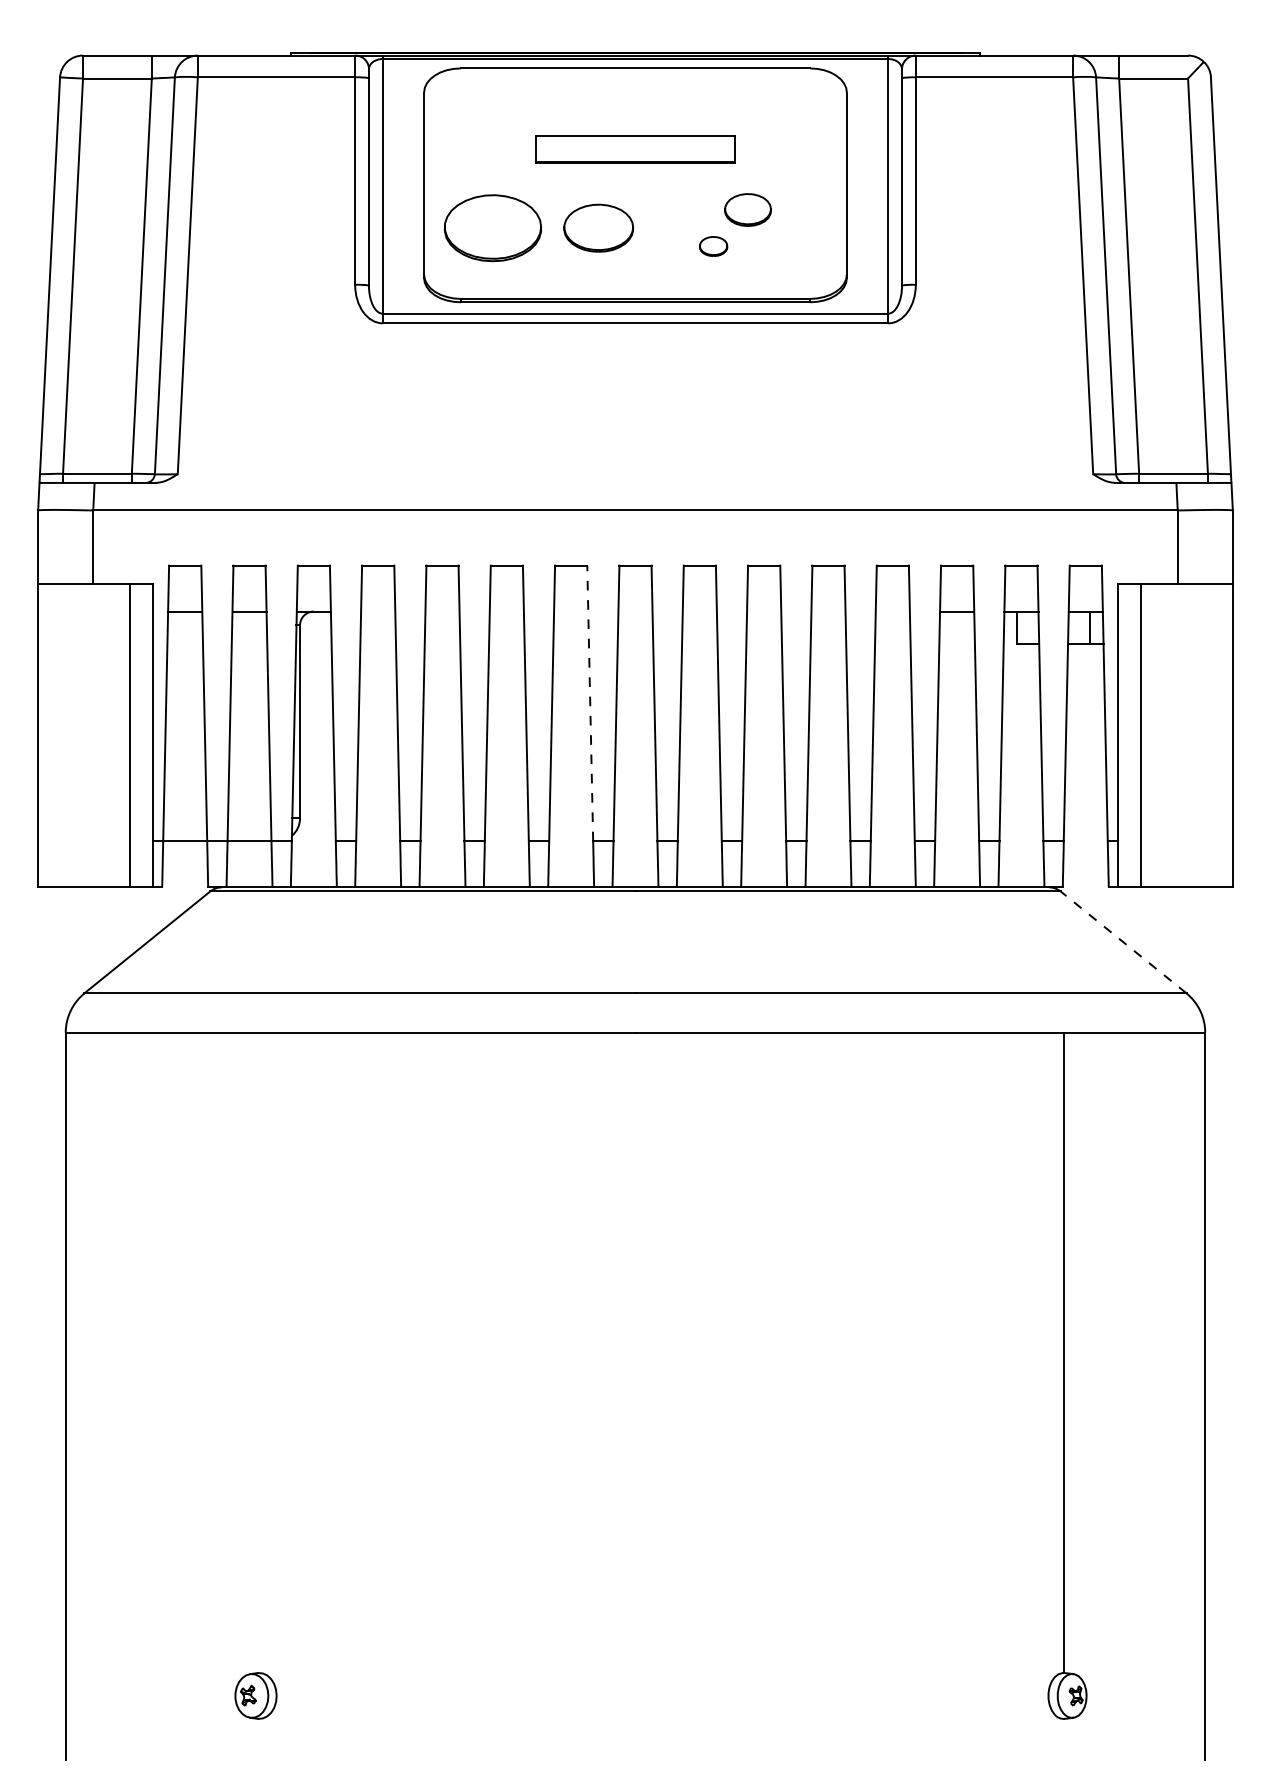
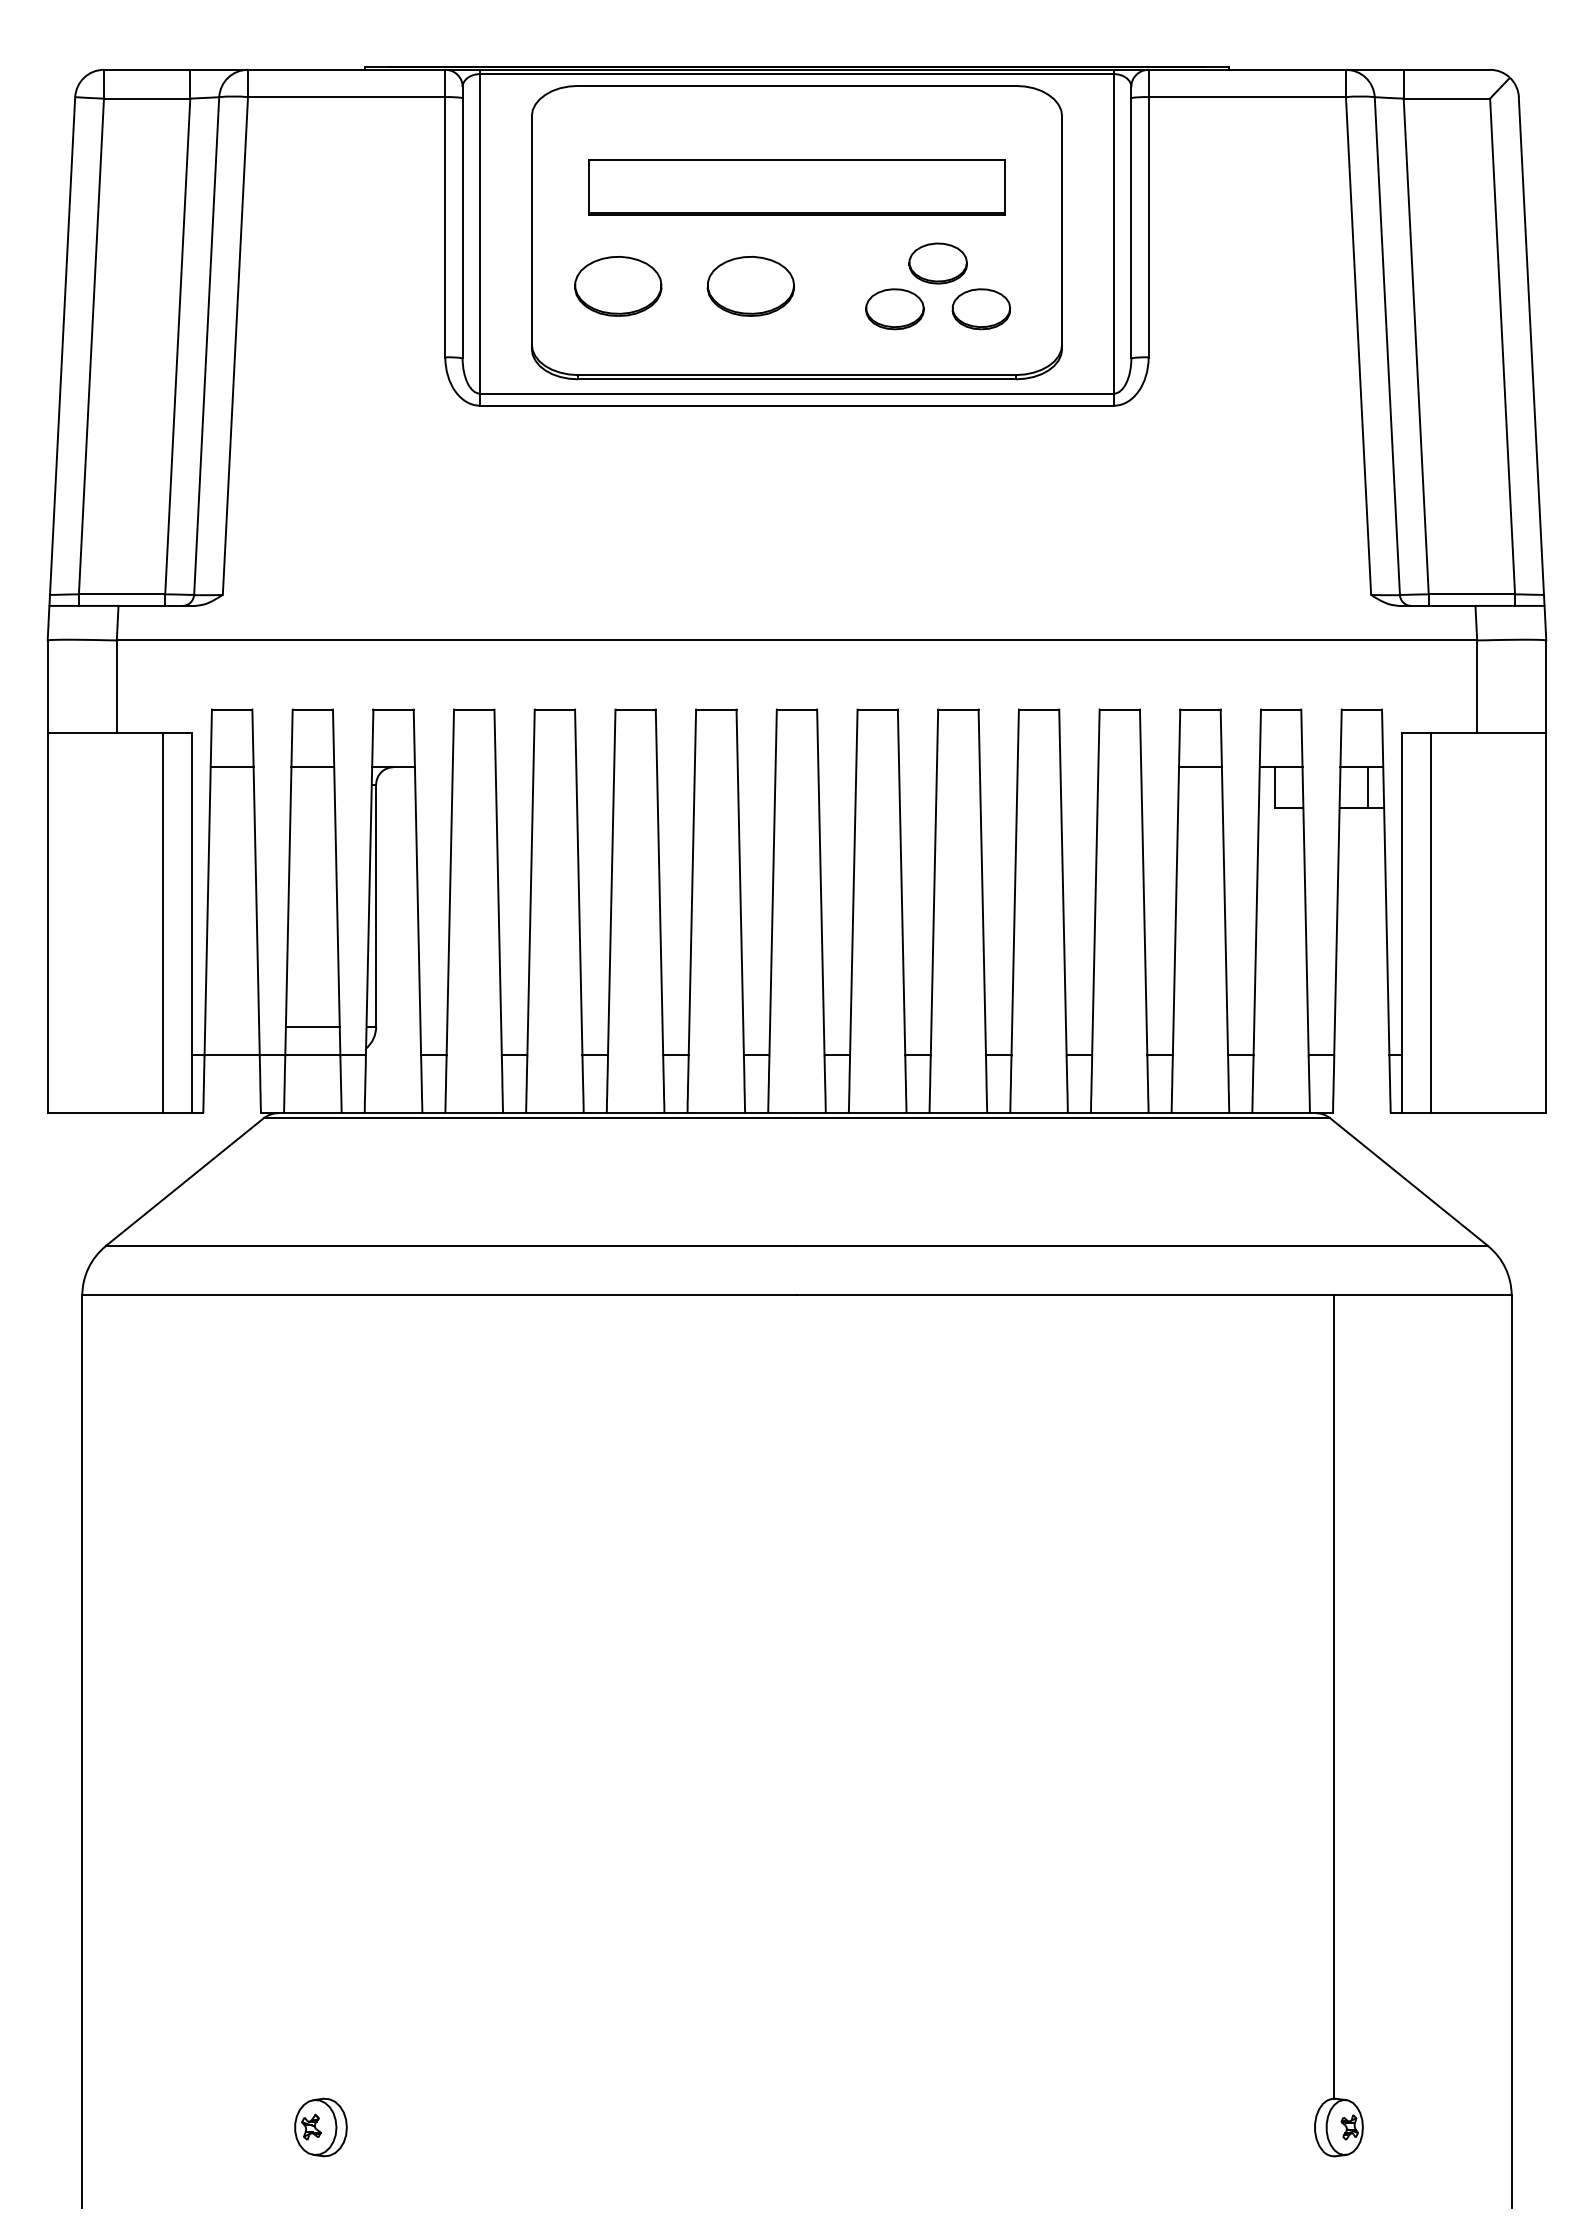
part: (635, 149) -> (796, 187), size x1.67
part: (493, 228) -> (618, 286), size x0.71
part: (713, 246) -> (894, 309), size x1.67
part: (781, 246) -> (980, 309), added
line: (590, 703) -> (740, 882), dashed -> solid
line: (249, 818) -> (312, 1026), added
line: (1123, 942) -> (1409, 1182), dashed -> solid

